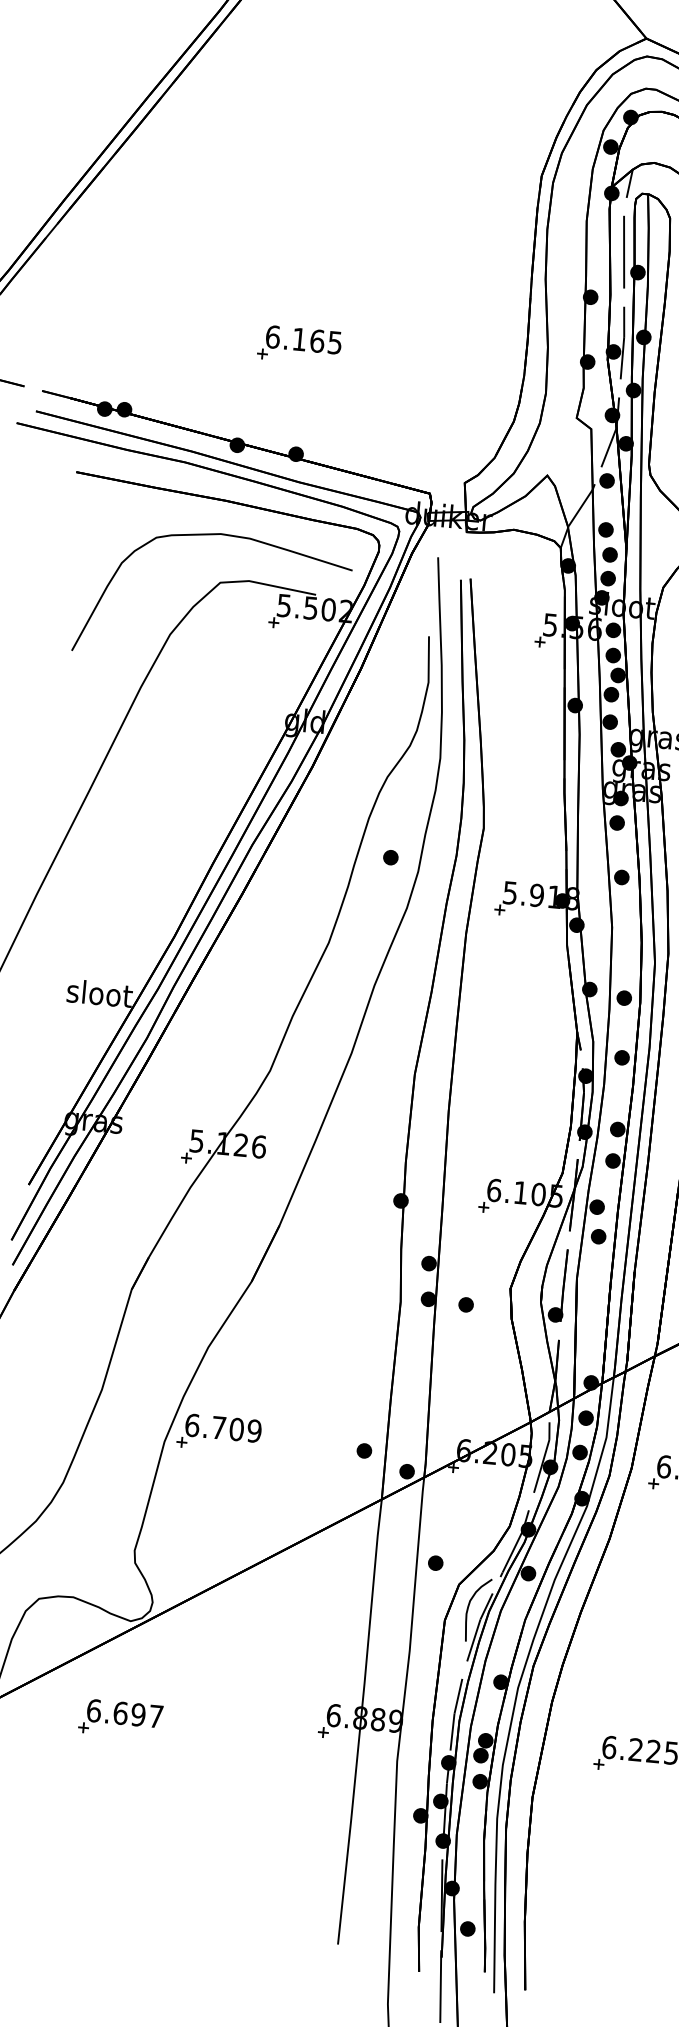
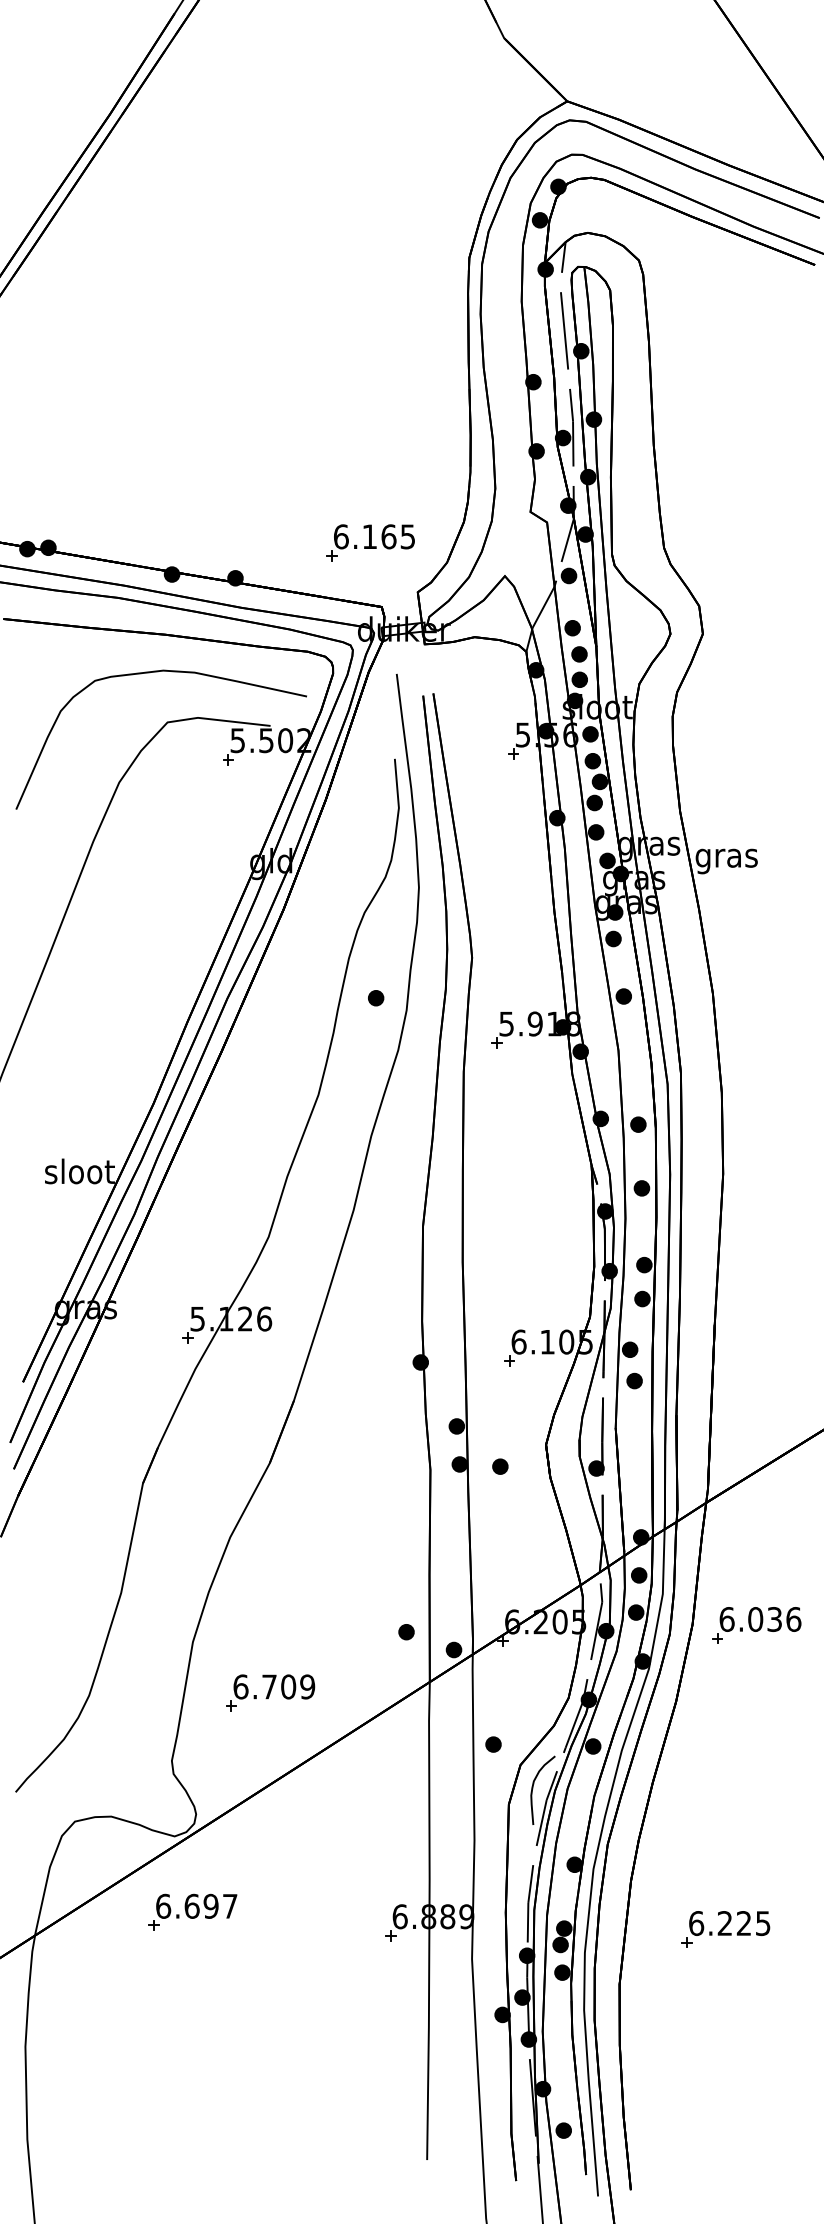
part: (299, 344) -> (370, 542), moved
part: (219, 1433) -> (270, 1692), moved
part: (120, 1718) -> (192, 1911), moved

